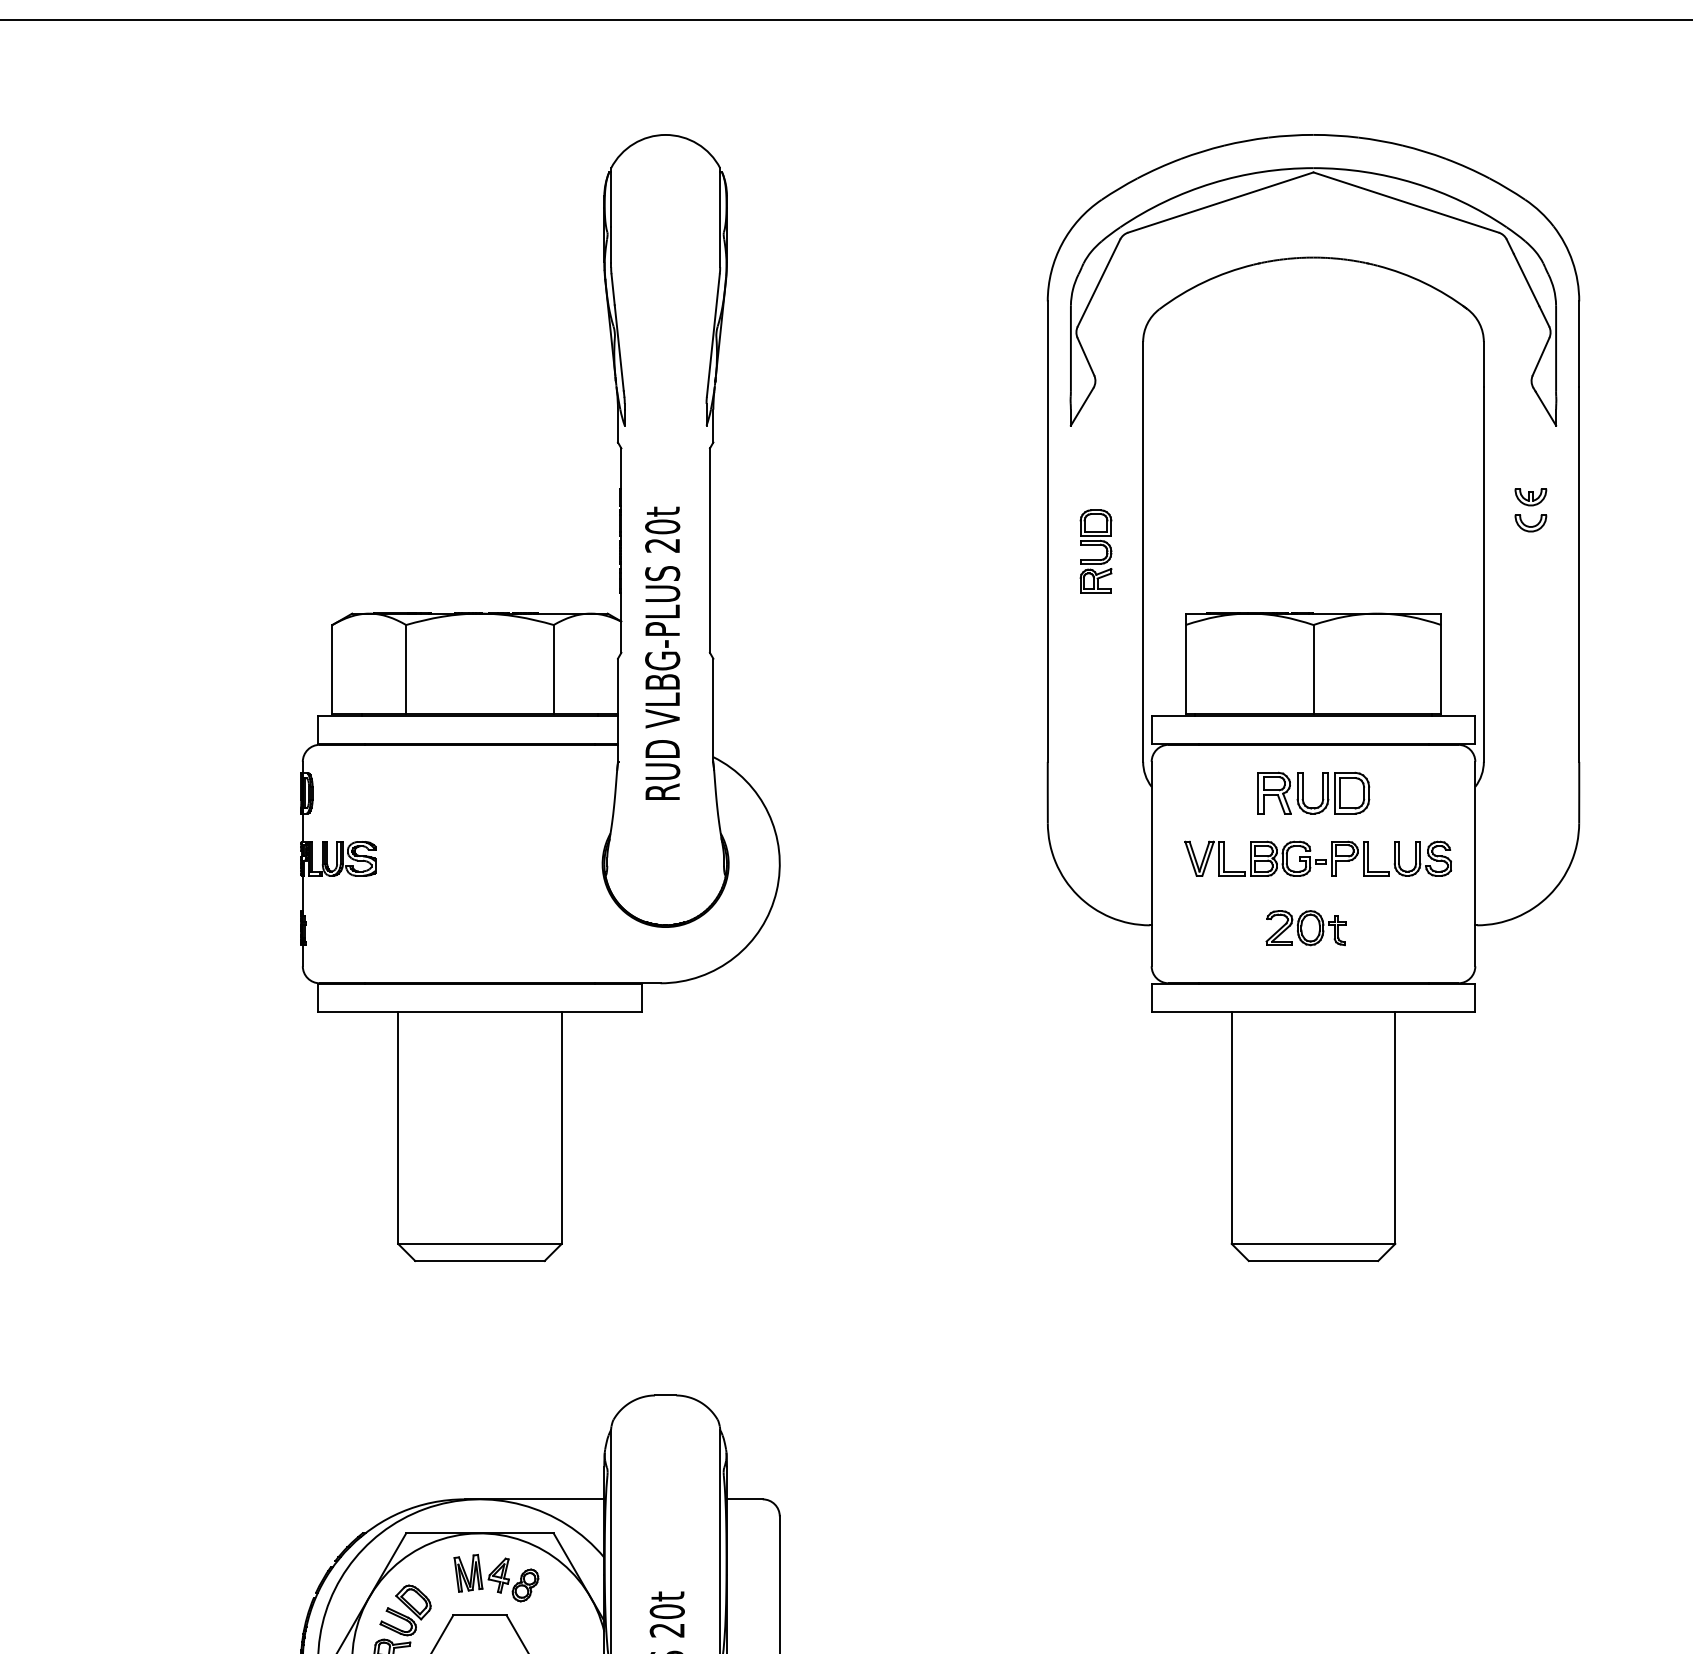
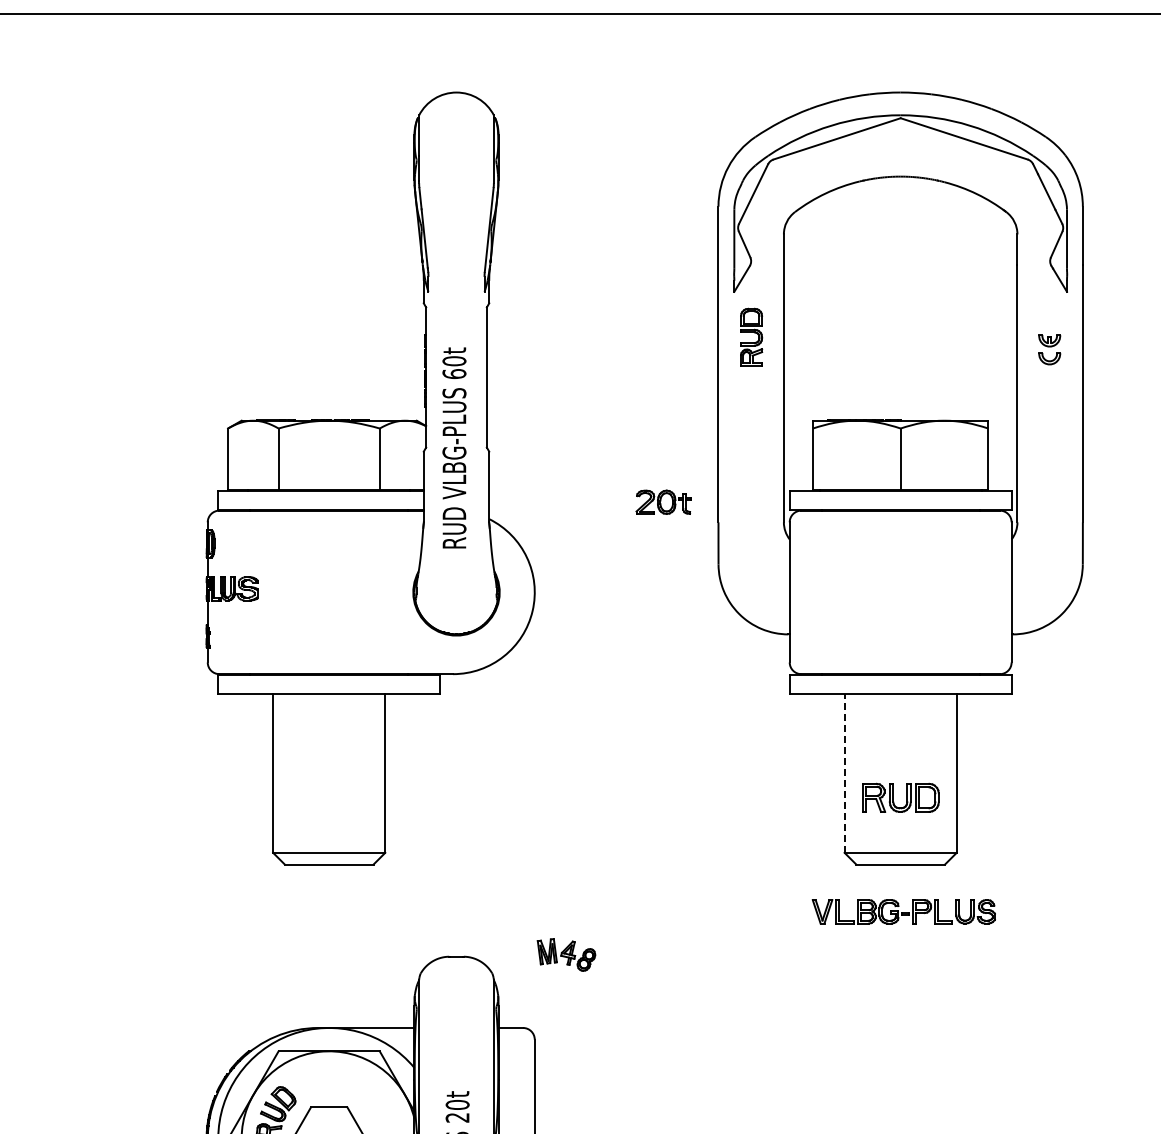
text: (662, 546) -> (454, 374), 20t -> 60t
part: (1095, 550) -> (751, 336), moved
part: (1313, 792) -> (900, 797), moved
part: (1317, 858) -> (903, 911), moved
part: (1305, 926) -> (663, 501), moved
line: (1231, 1126) -> (844, 772), solid -> dashed
part: (496, 1577) -> (566, 954), moved

